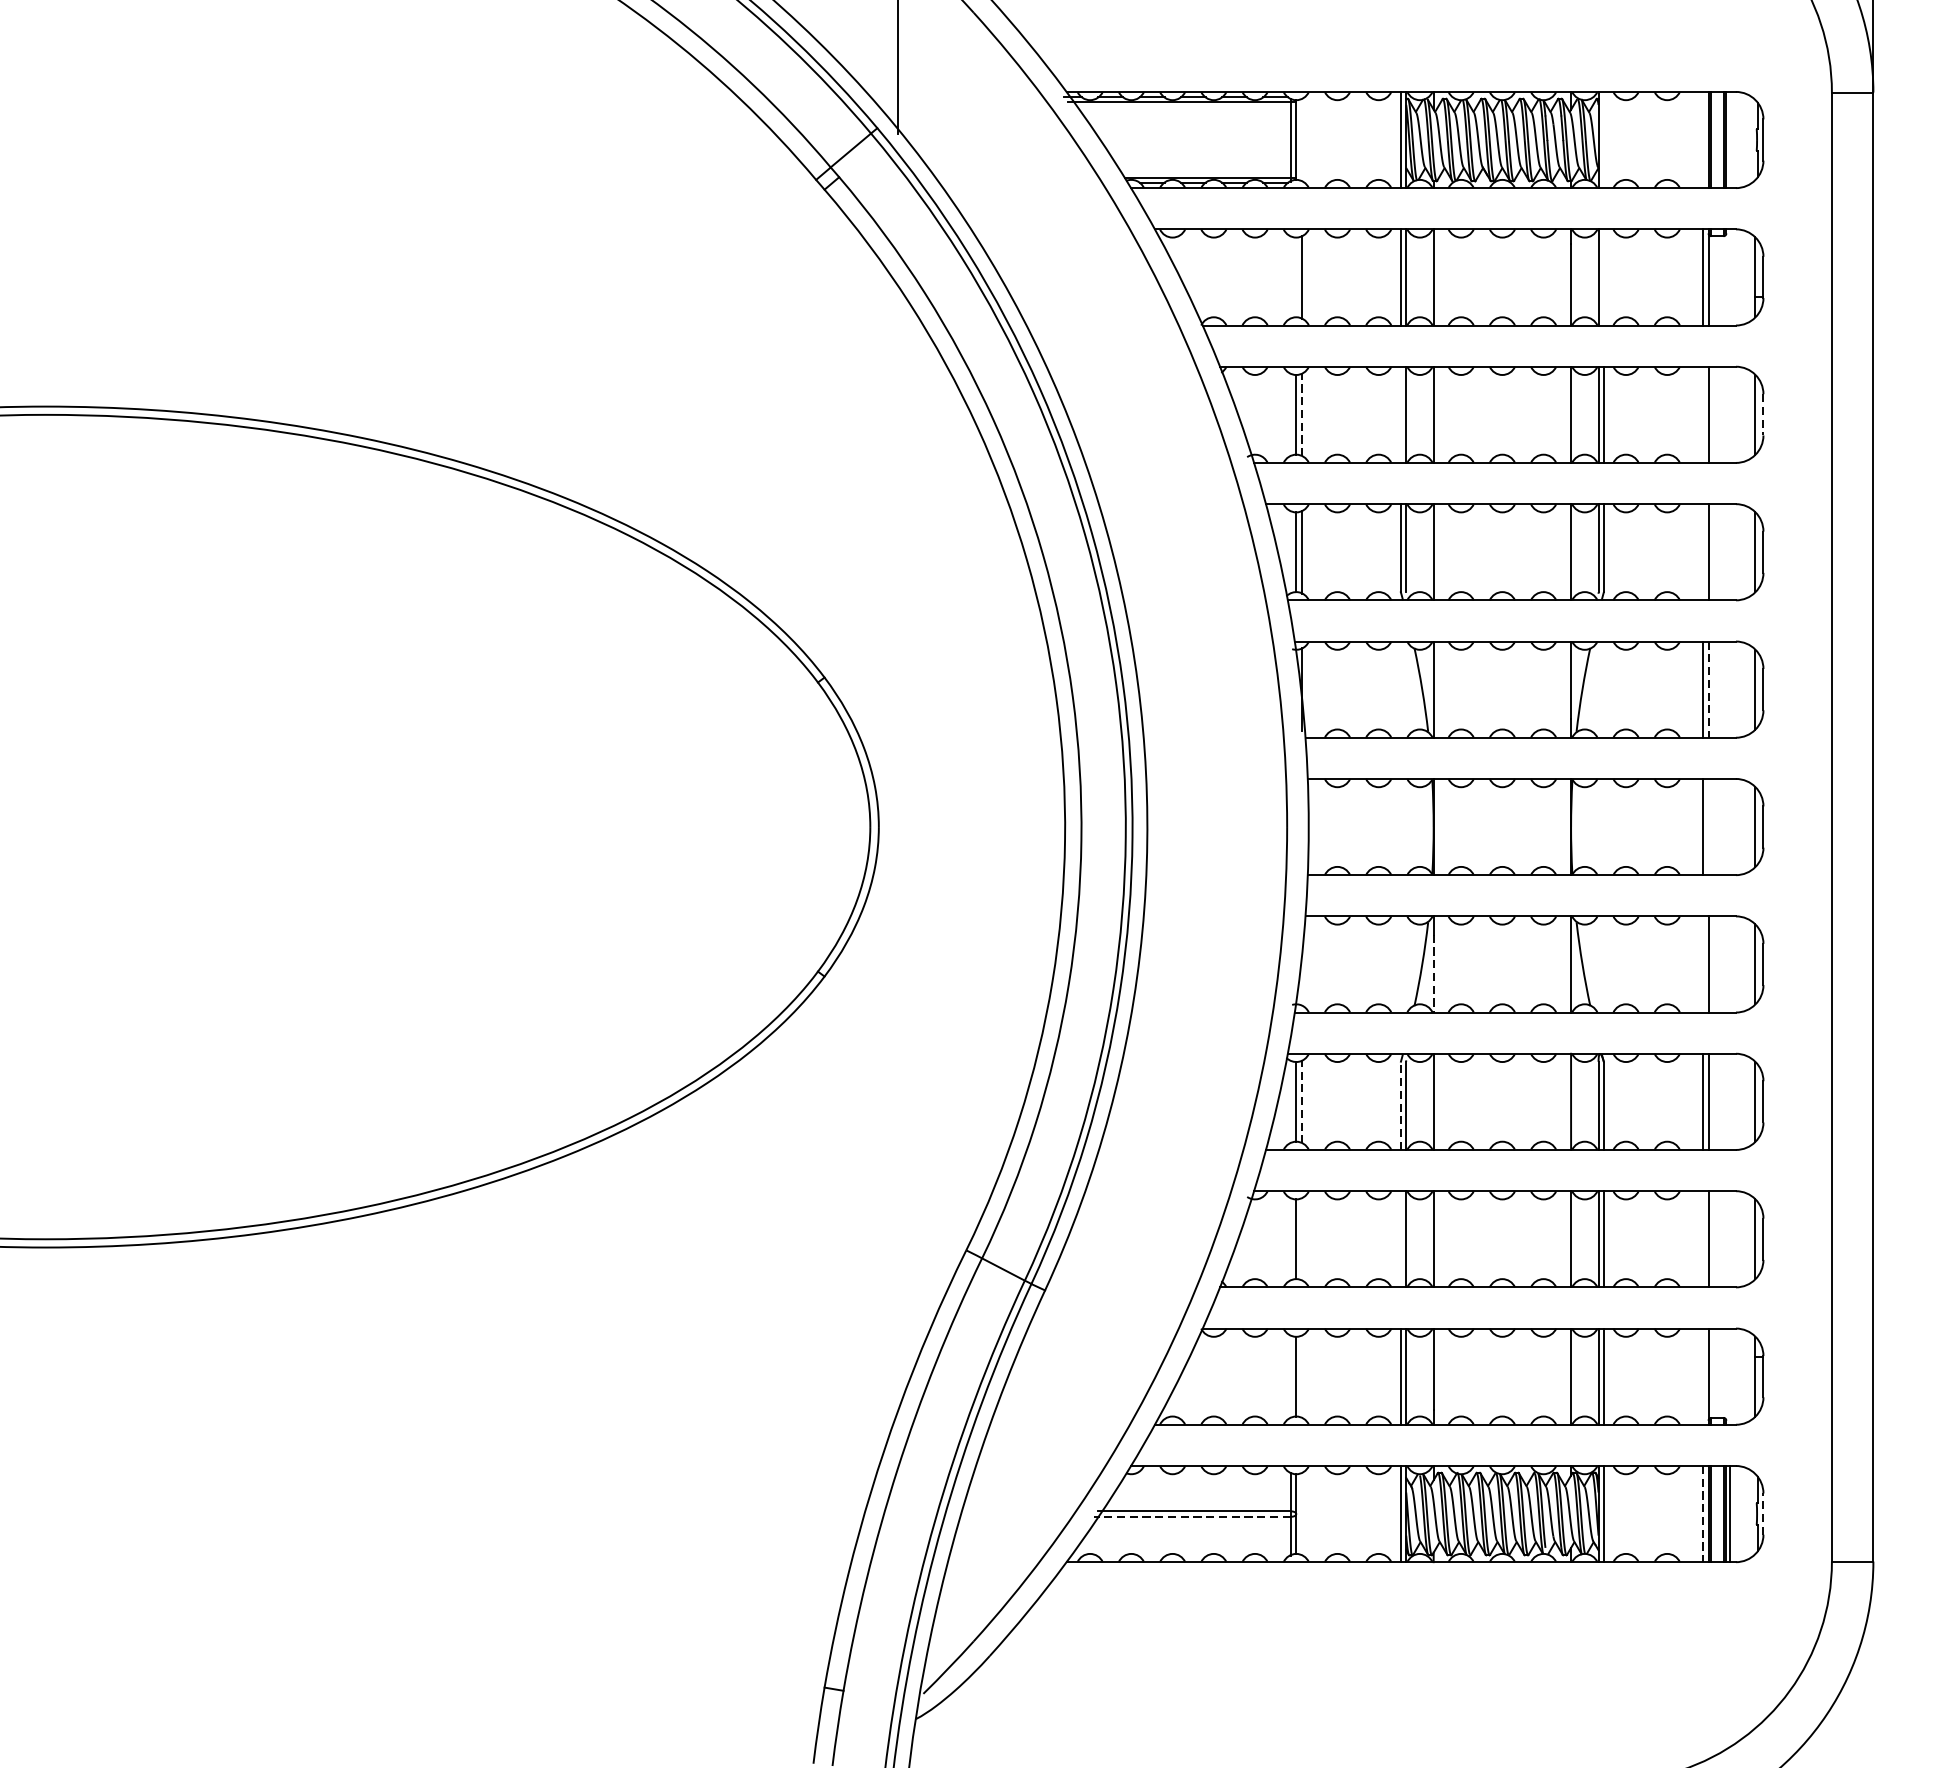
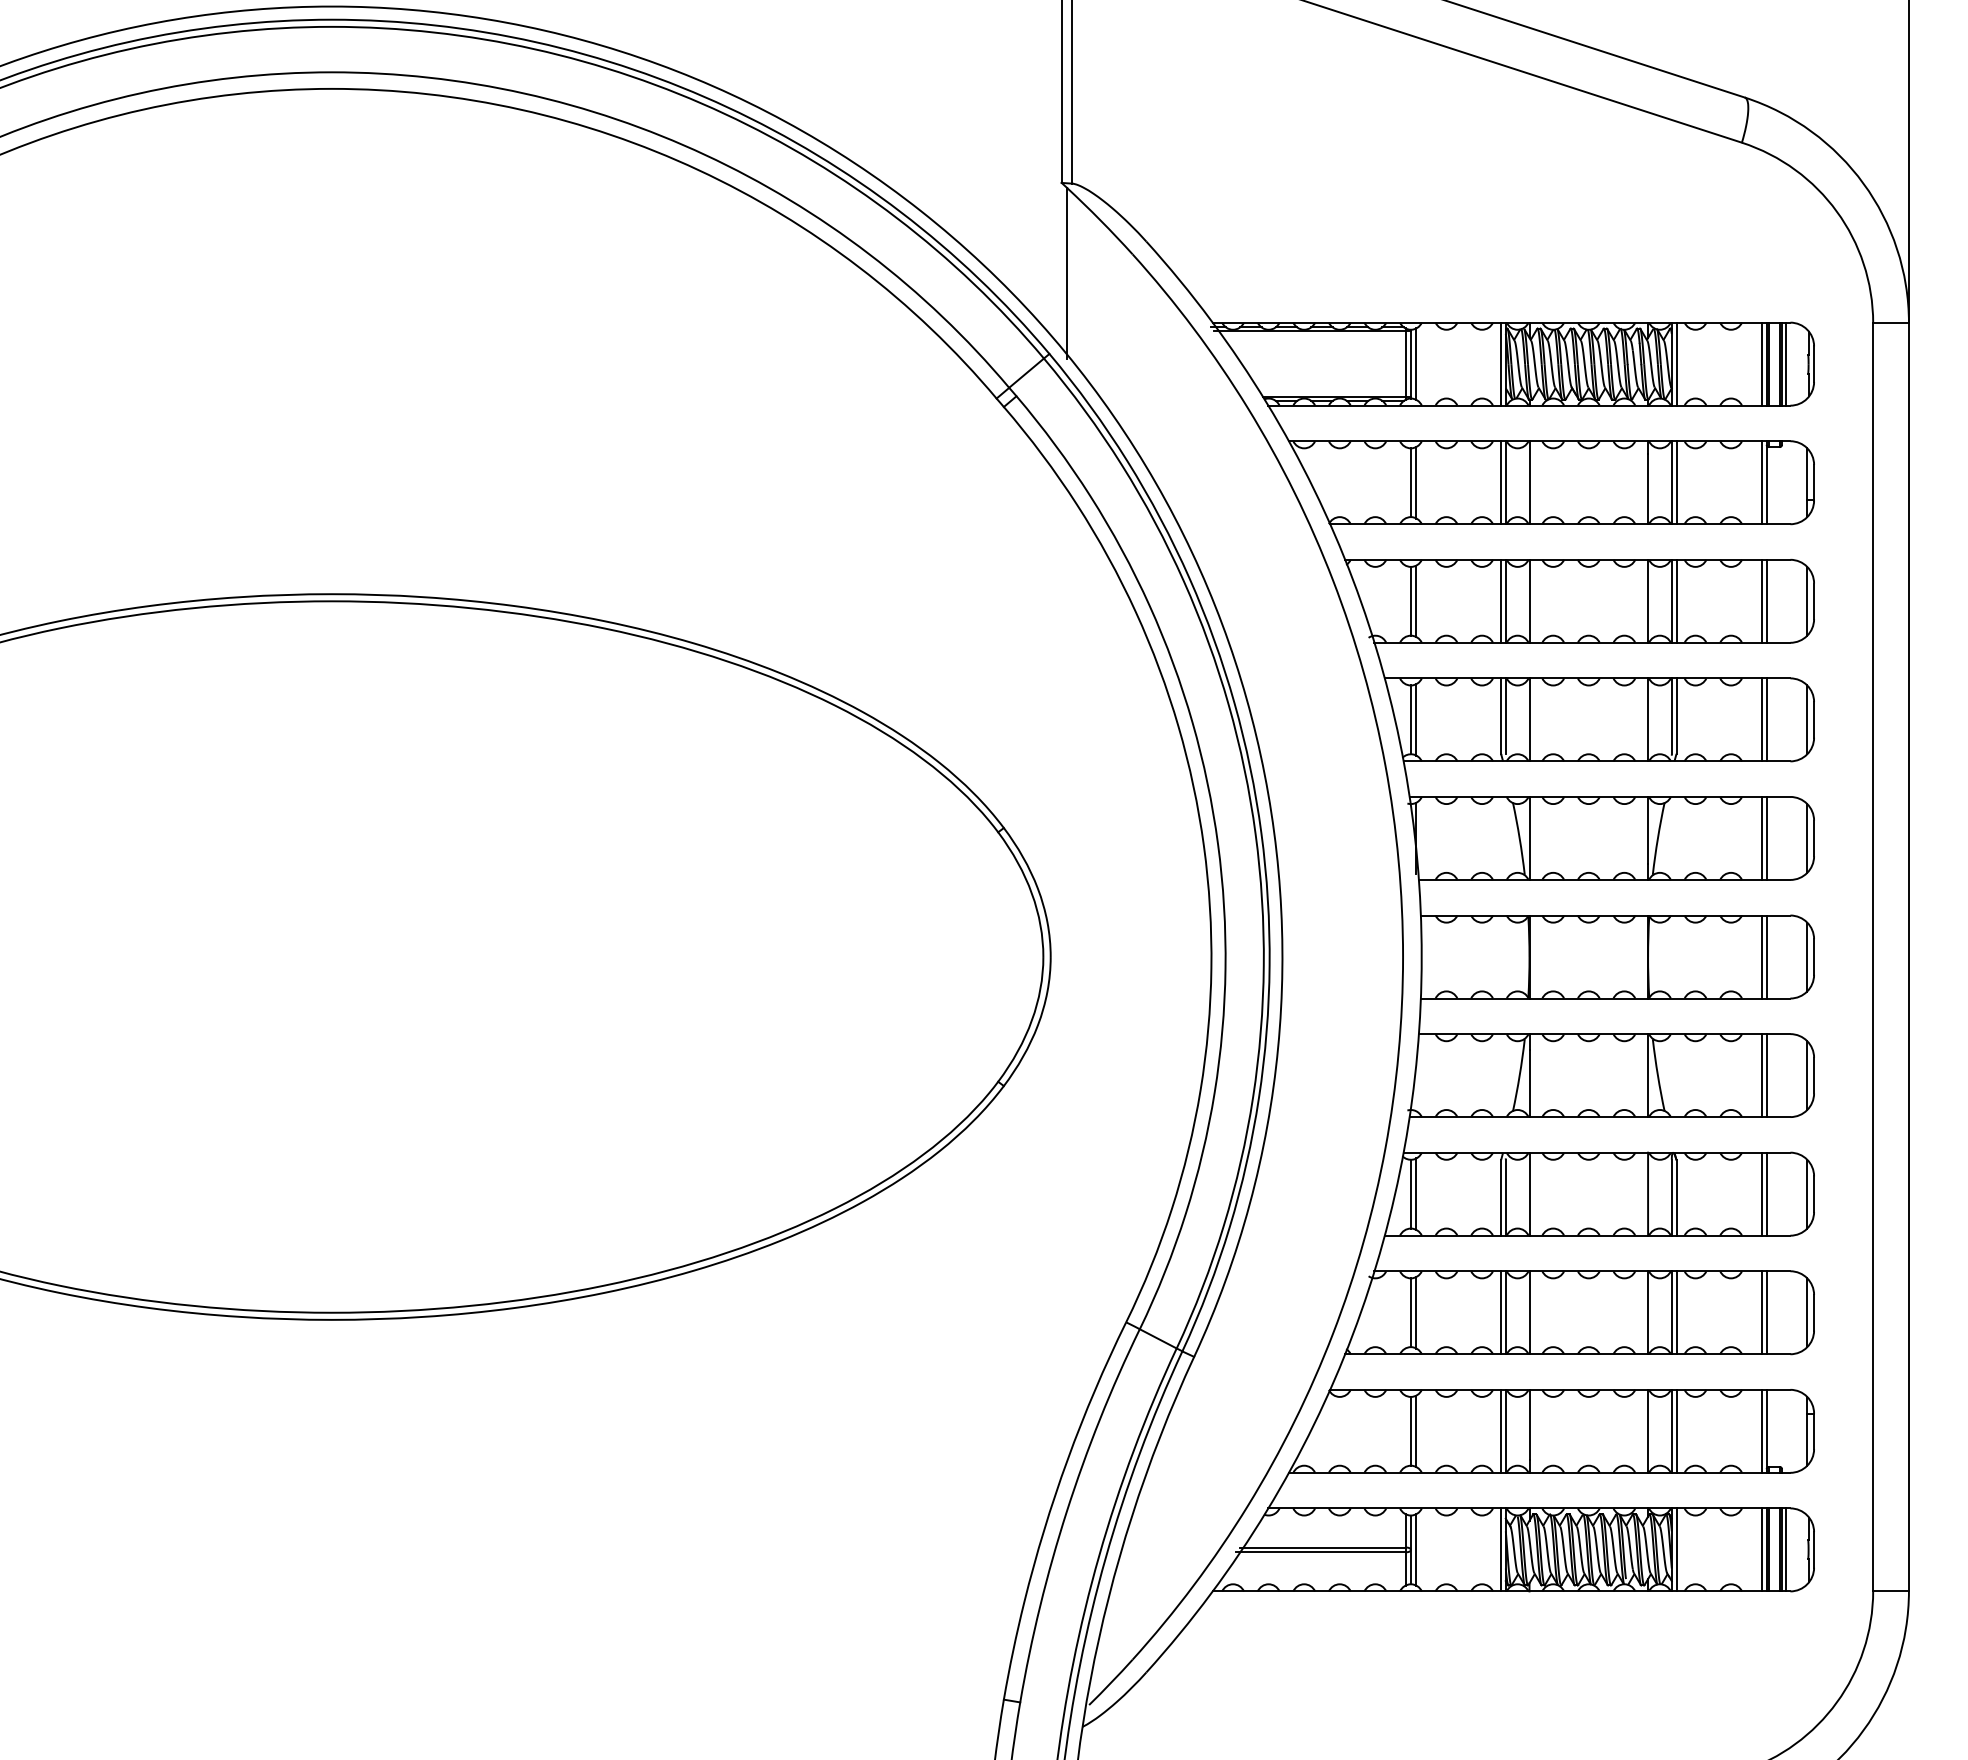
line: (1301, 139) -> (1415, 363), added
line: (1604, 139) -> (1676, 363), added
line: (1702, 139) -> (1761, 363), added
line: (1730, 139) -> (1785, 363), added
line: (1295, 277) -> (1410, 482), added
line: (1604, 277) -> (1676, 482), added
line: (1401, 413) -> (1501, 600), added
line: (1702, 413) -> (1761, 600), added
line: (1301, 415) -> (1415, 601), dashed -> solid
line: (1763, 415) -> (1814, 601), dashed -> solid
line: (1702, 551) -> (1761, 719), added
line: (1708, 689) -> (1766, 838), dashed -> solid
line: (1708, 826) -> (1766, 956), added
line: (1702, 964) -> (1761, 1075), added
line: (1433, 973) -> (1529, 1083), dashed -> solid
line: (1301, 1102) -> (1415, 1194), dashed -> solid
line: (1401, 1105) -> (1501, 1197), dashed -> solid
line: (1301, 1238) -> (1415, 1312), added
line: (1401, 1238) -> (1501, 1312), added
line: (1702, 1238) -> (1761, 1312), added
line: (1702, 1375) -> (1761, 1430), added
line: (1301, 1376) -> (1415, 1431), added
line: (1301, 1513) -> (1415, 1549), added
line: (1702, 1513) -> (1761, 1549), dashed -> solid
line: (1763, 1513) -> (1814, 1549), dashed -> solid
line: (1192, 1517) -> (1321, 1552), dashed -> solid

